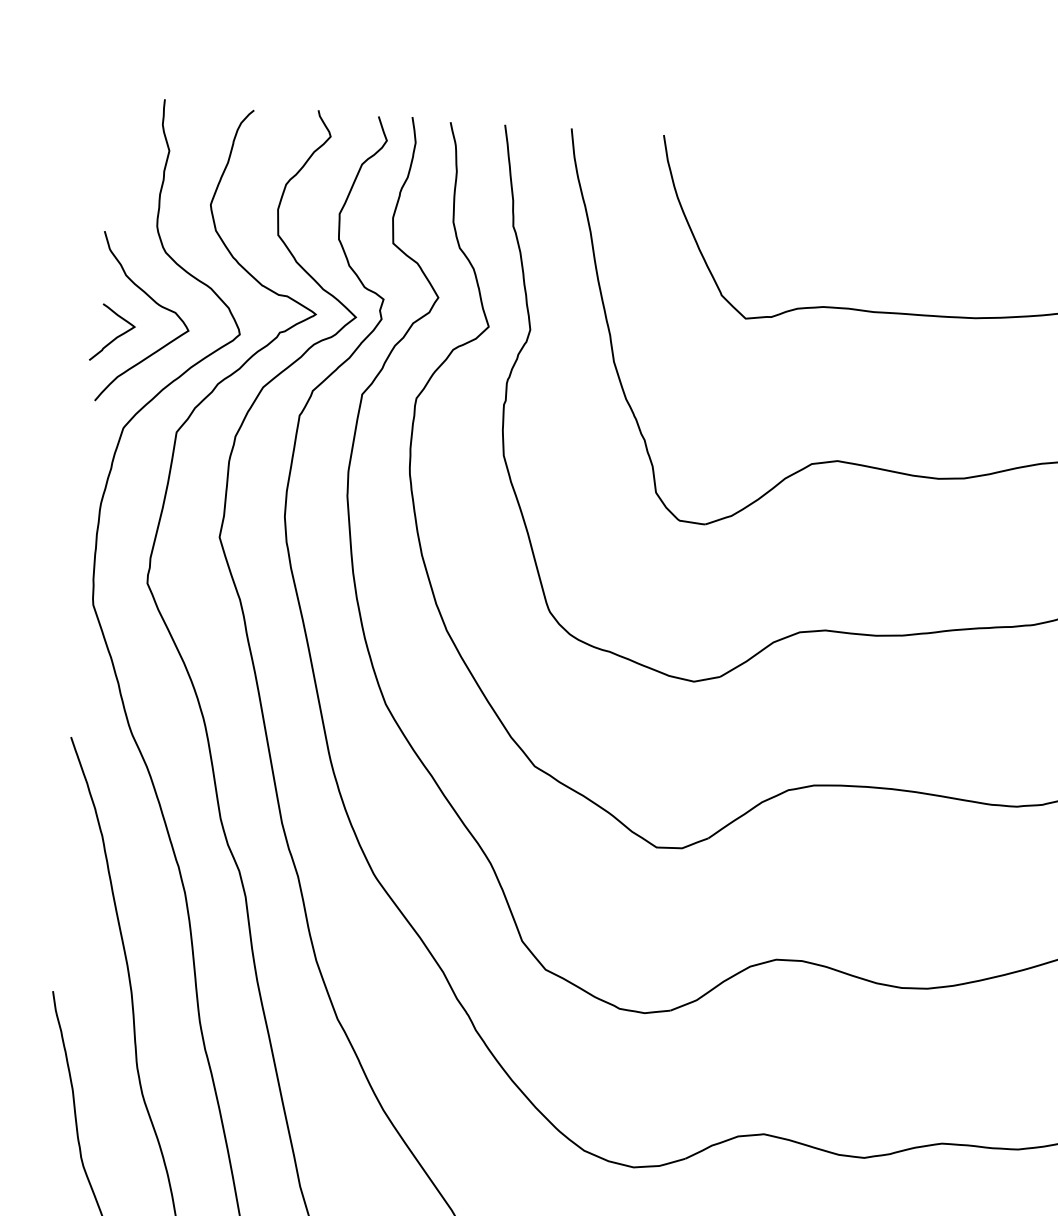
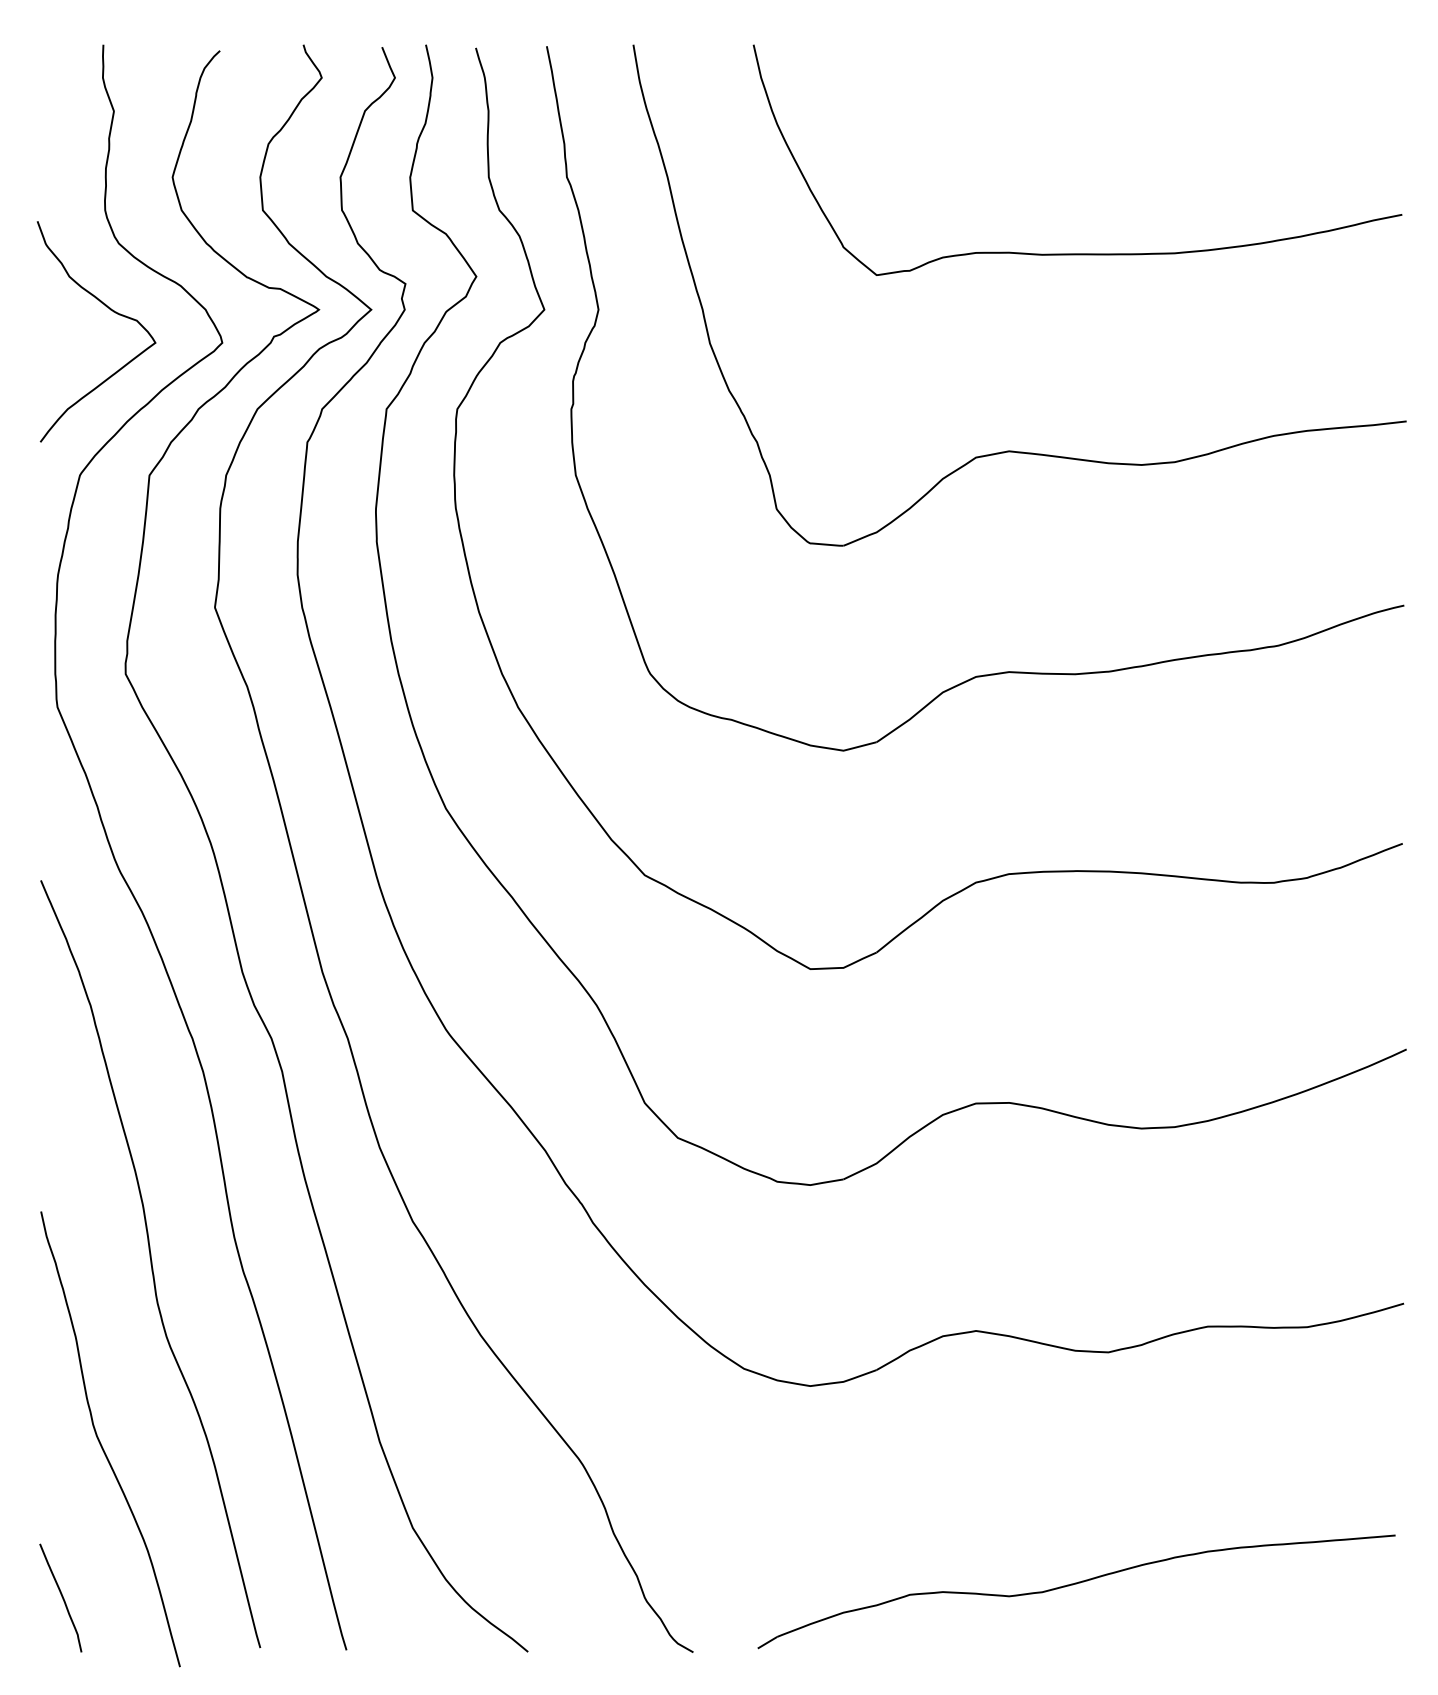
curve: (116, 337) -> (62, 357), removed

